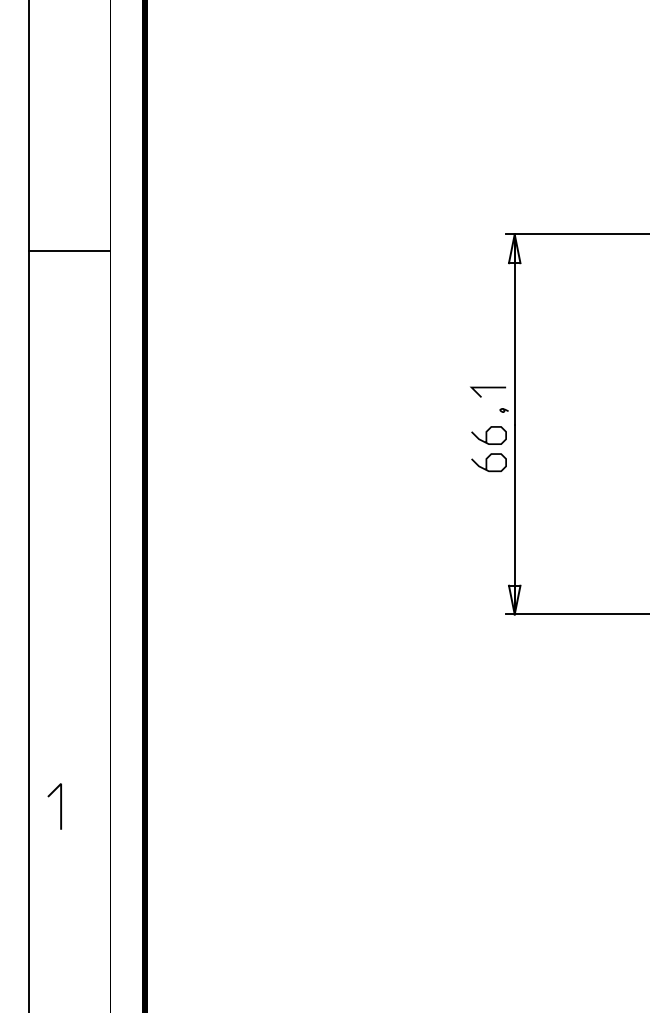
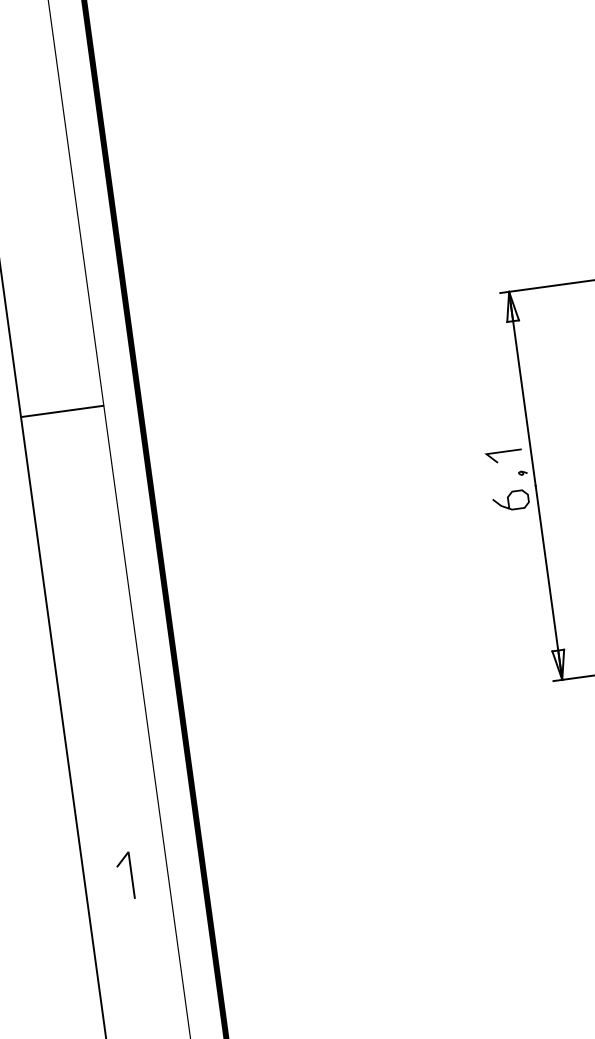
line: (69, 250) -> (62, 411), moved
curve: (487, 462) -> (513, 528), removed
line: (60, 806) -> (131, 875), moved

